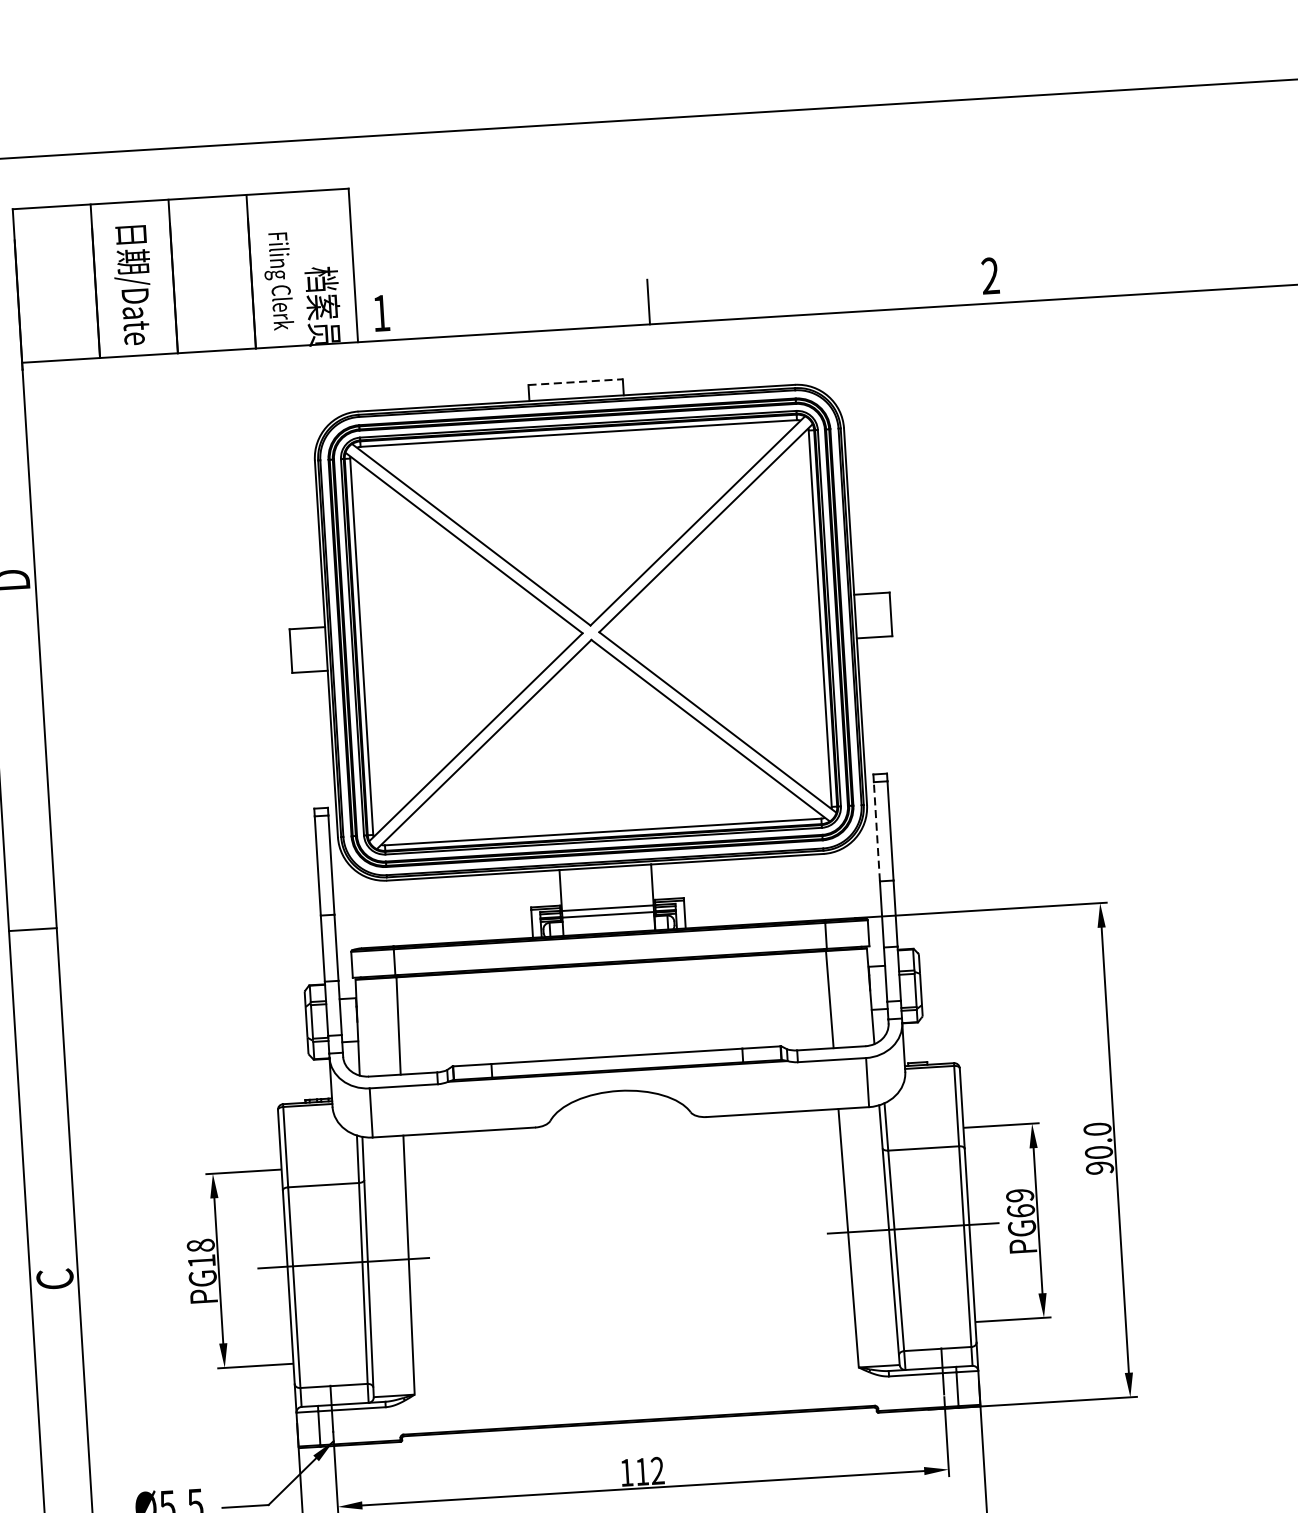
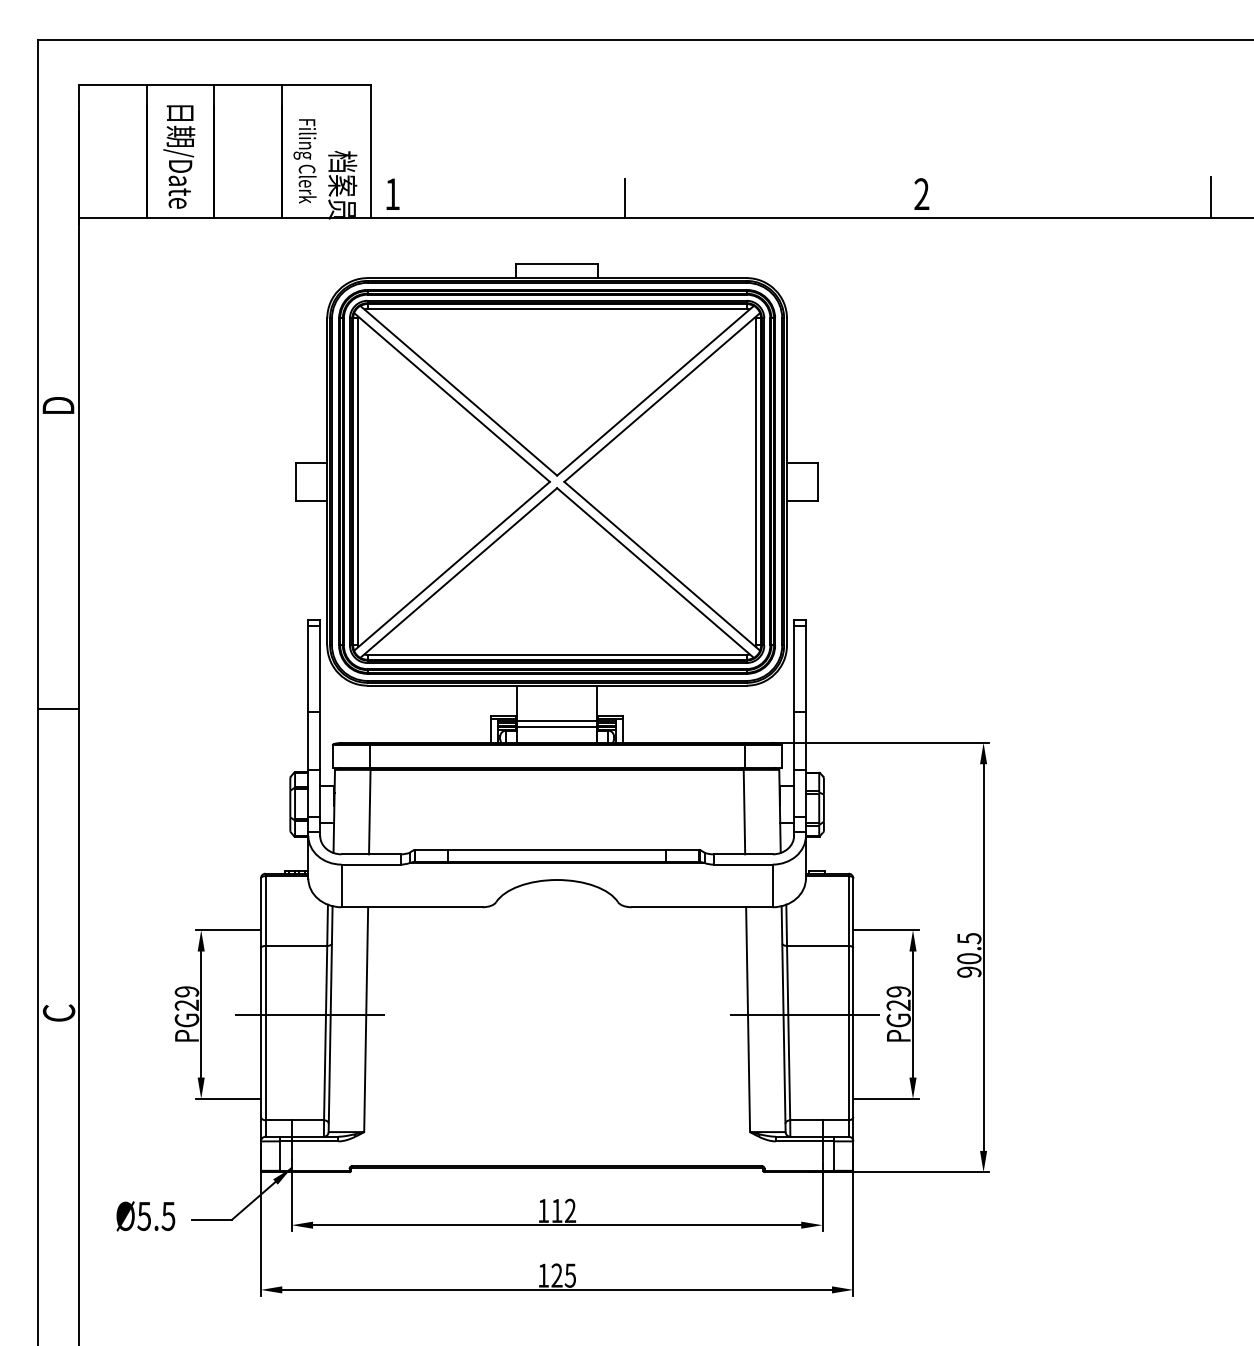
line: (576, 382) -> (557, 264), dashed -> solid
line: (877, 830) -> (794, 668), dashed -> solid
text: (1097, 1129) -> (969, 938), 90.0 -> 90.5
text: (1020, 1210) -> (898, 1004), PG69 -> PG29
text: (200, 1253) -> (186, 998), PG18 -> PG29

